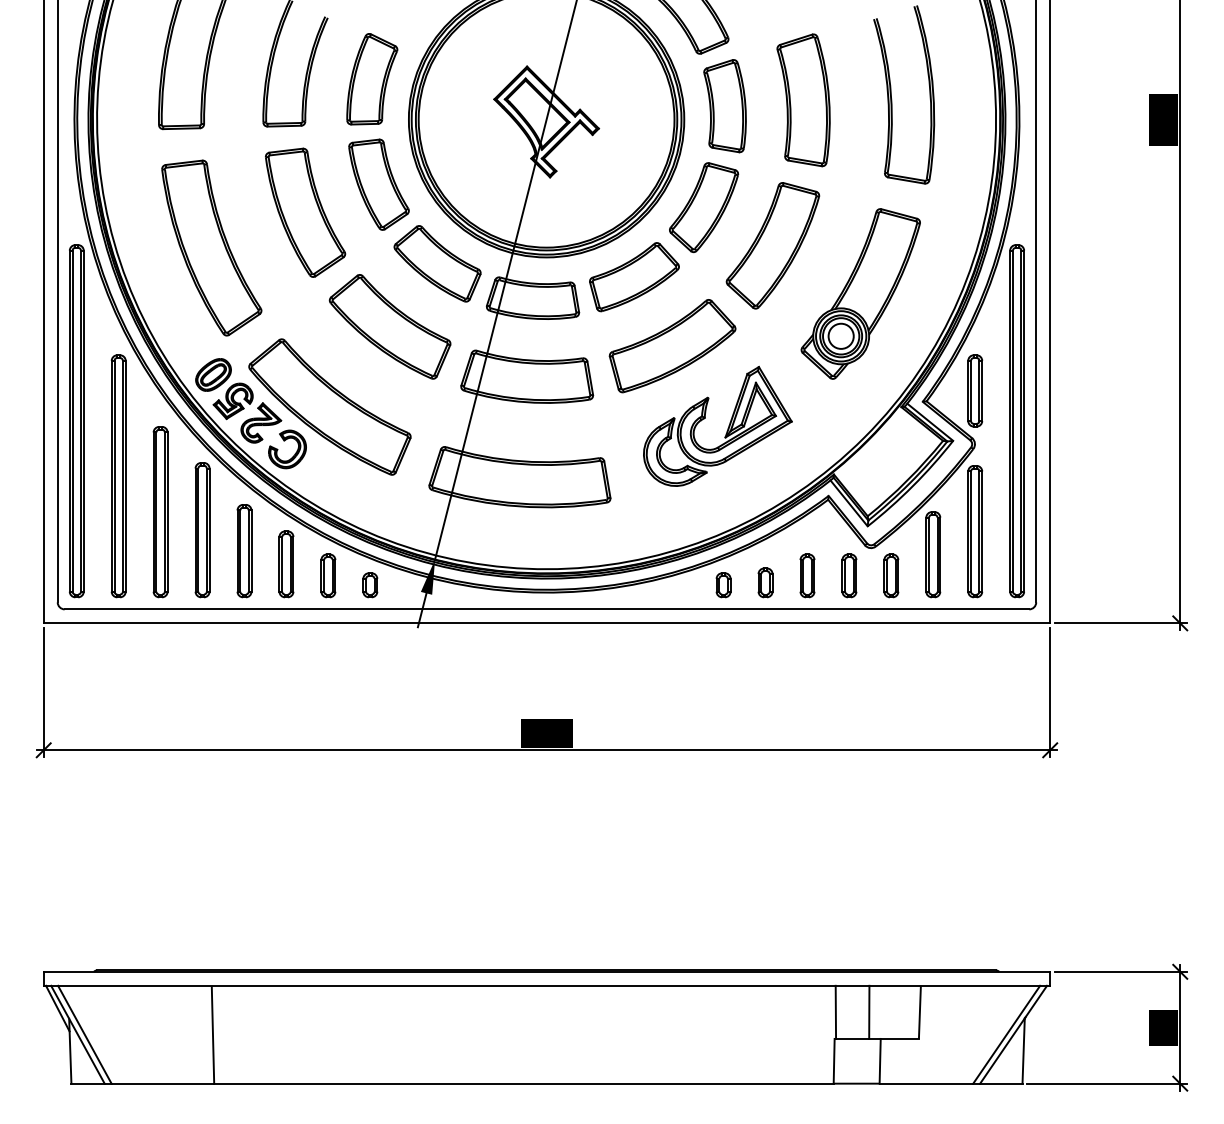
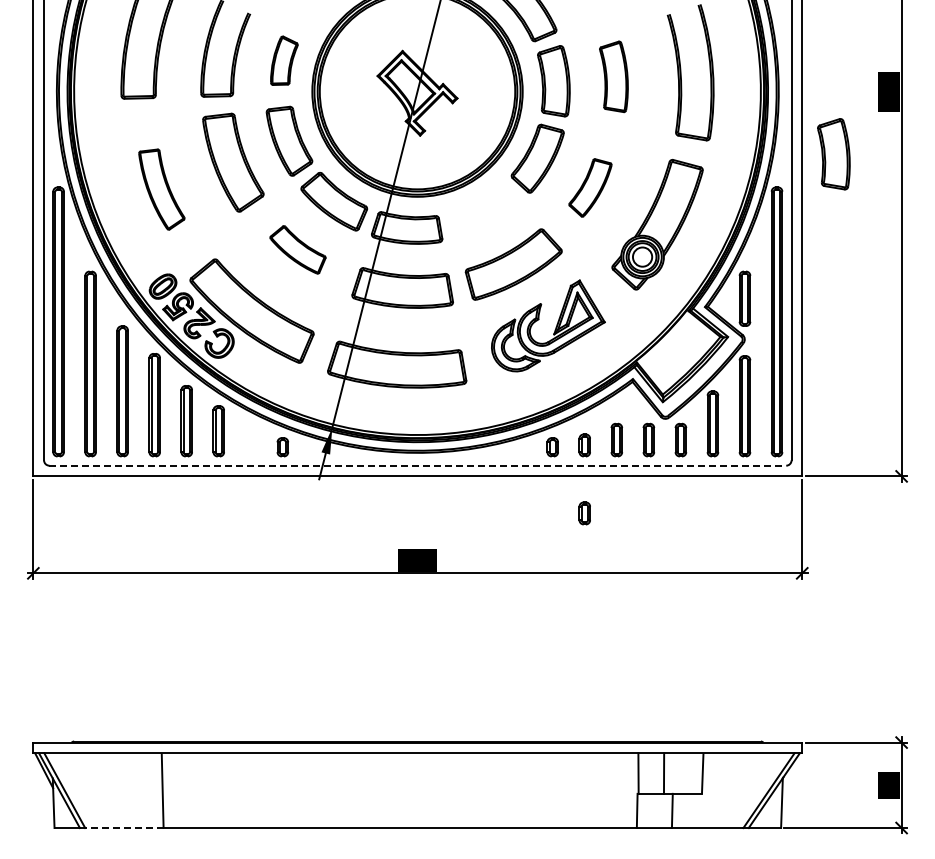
part: (372, 78) -> (284, 60), size x0.7
part: (803, 99) -> (613, 76), size x0.7
part: (1091, 202) -> (833, 154), added
part: (773, 245) -> (590, 187), size x0.6
part: (211, 247) -> (161, 189), size x0.6
part: (634, 276) -> (484, 211), removed
part: (389, 326) -> (297, 249), size x0.6
part: (327, 575) -> (250, 439), removed
line: (547, 609) -> (418, 465), solid -> dashed
part: (765, 671) -> (584, 513), added
line: (161, 1084) -> (123, 828), solid -> dashed

